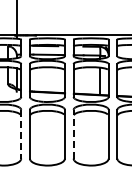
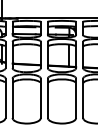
line: (73, 133) -> (47, 97), dashed -> solid
line: (21, 134) -> (5, 98), dashed -> solid

